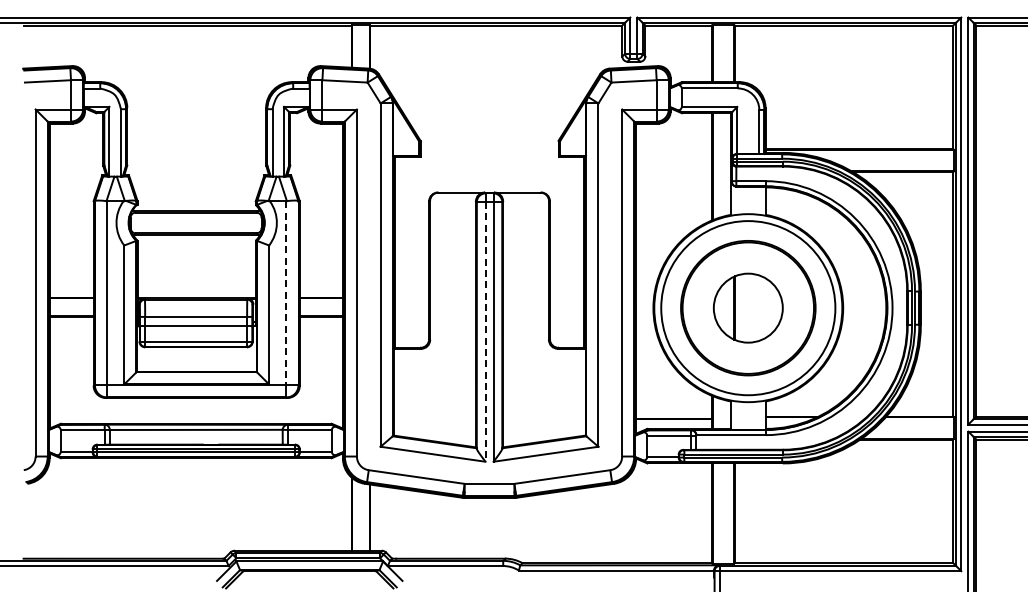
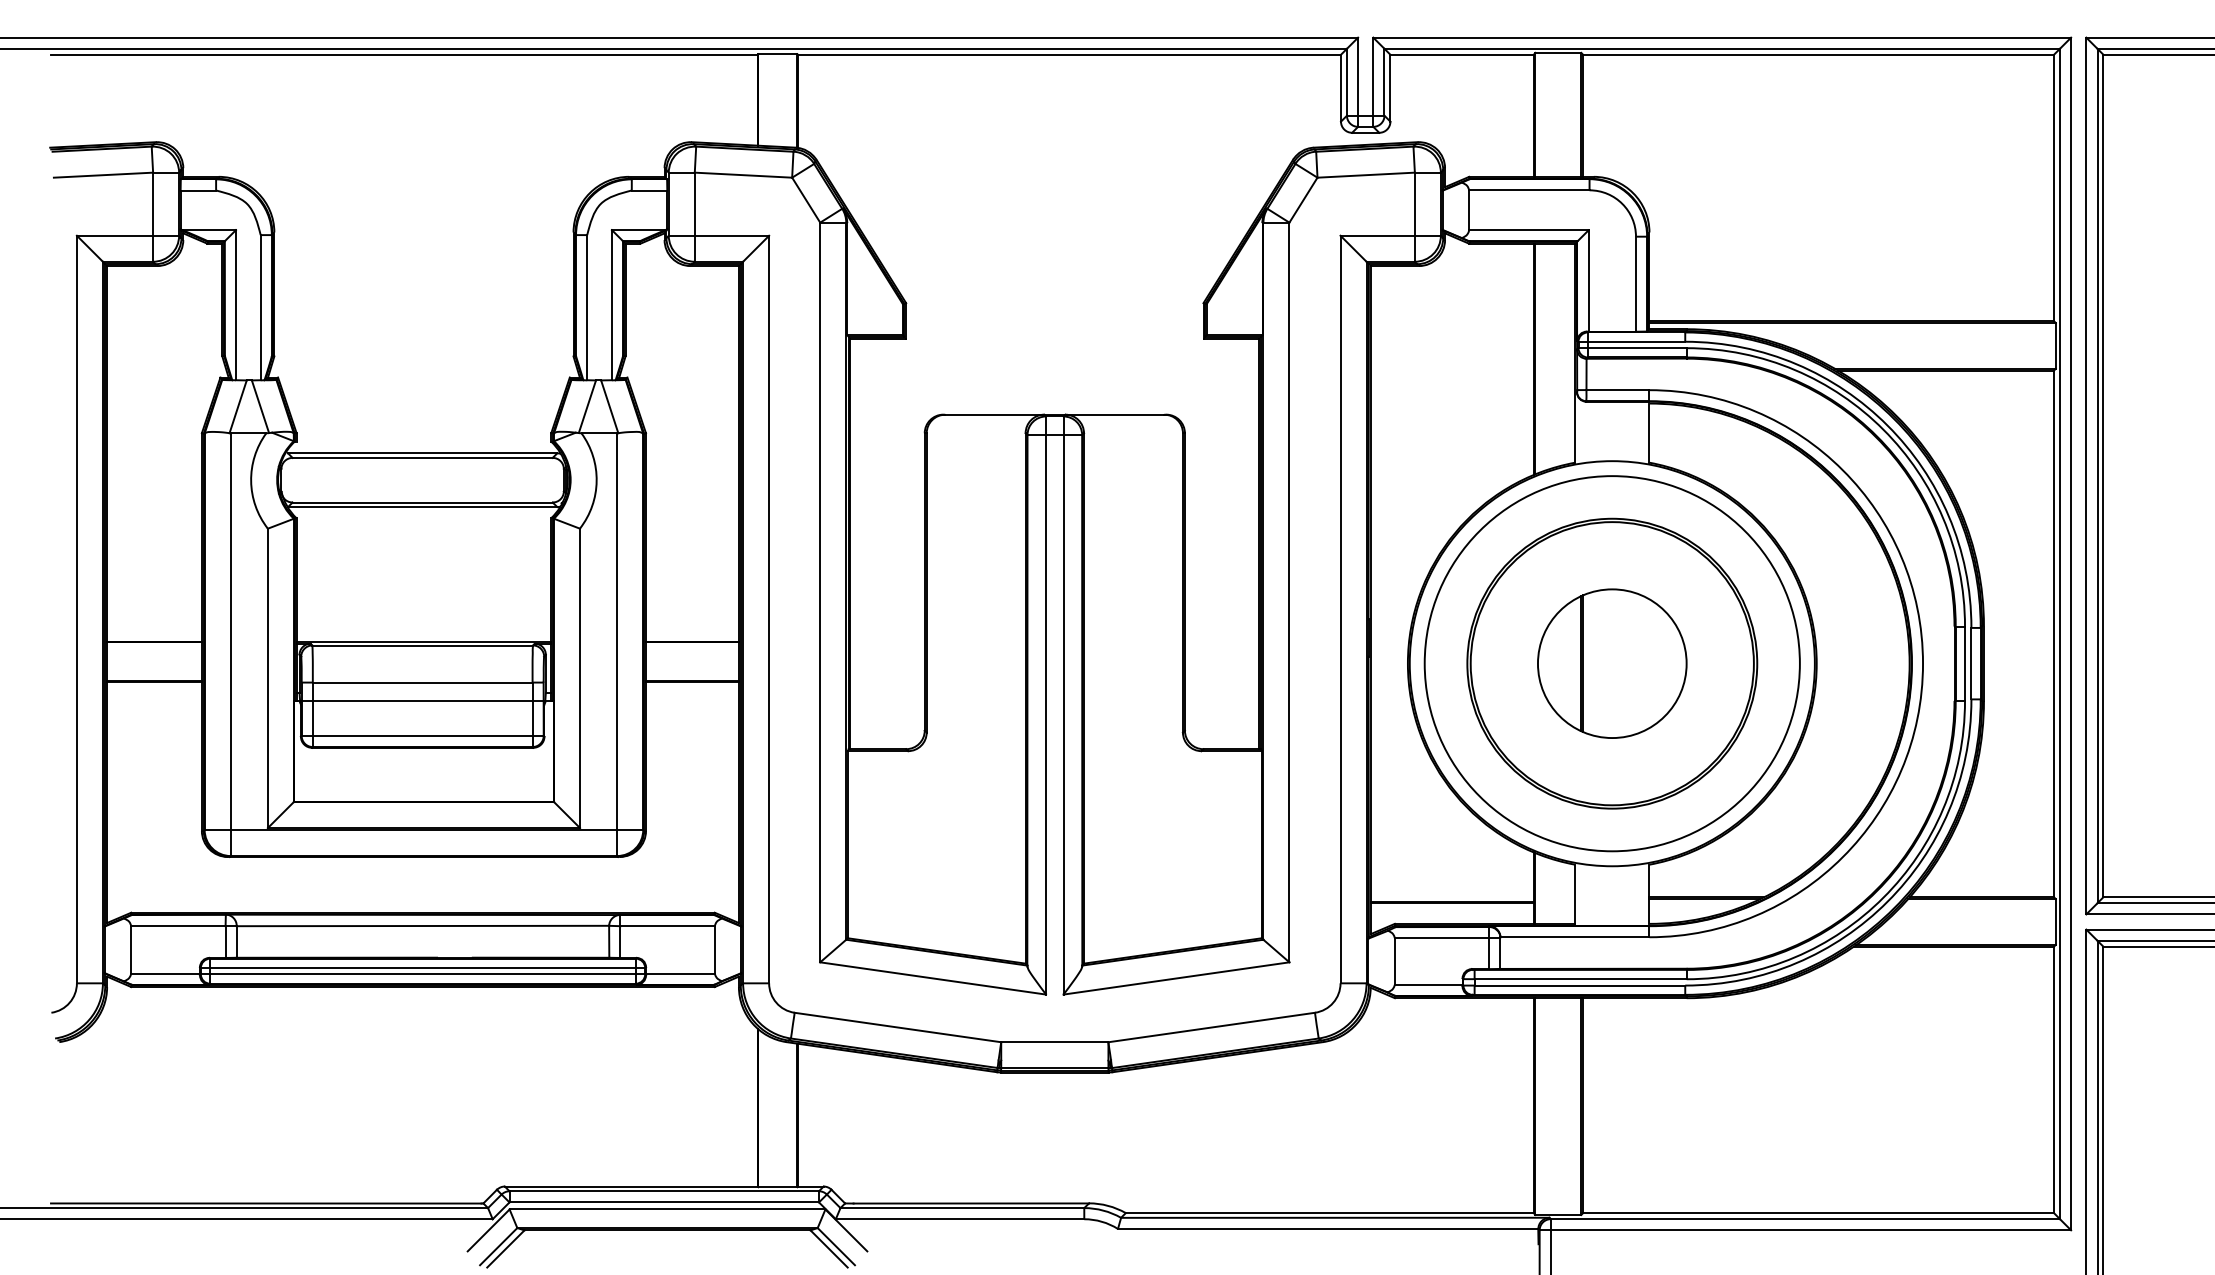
line: (286, 293) -> (617, 632), dashed -> solid
line: (485, 331) -> (1046, 713), dashed -> solid

